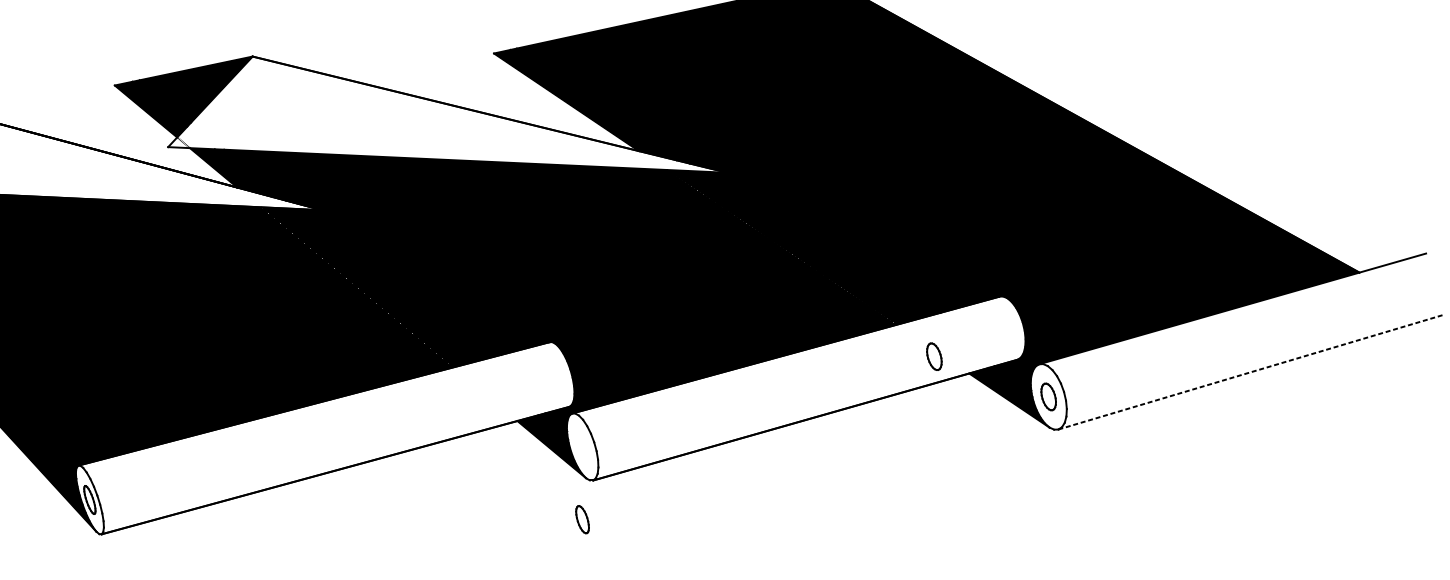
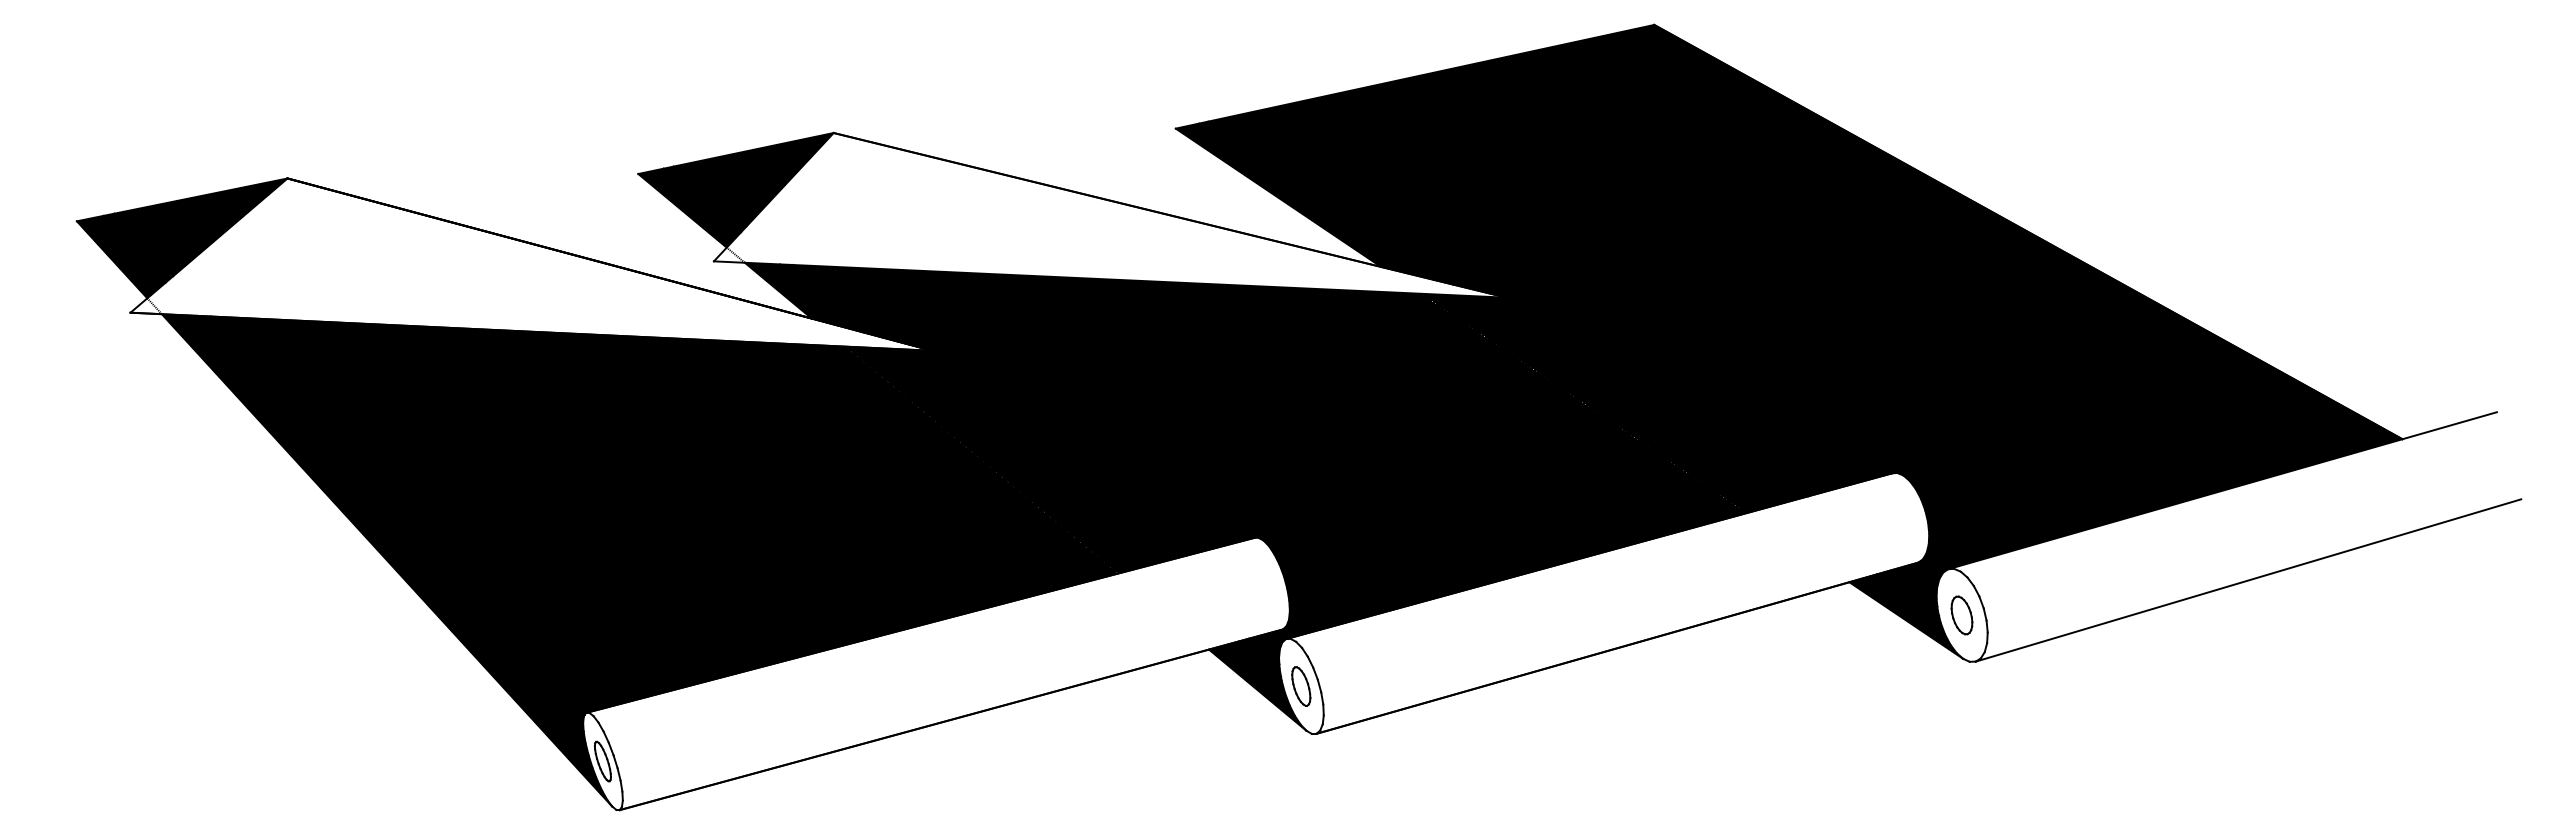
part: (934, 356) -> (1799, 558), removed
line: (1250, 372) -> (2248, 580), dashed -> solid
part: (582, 519) -> (1301, 686), moved

